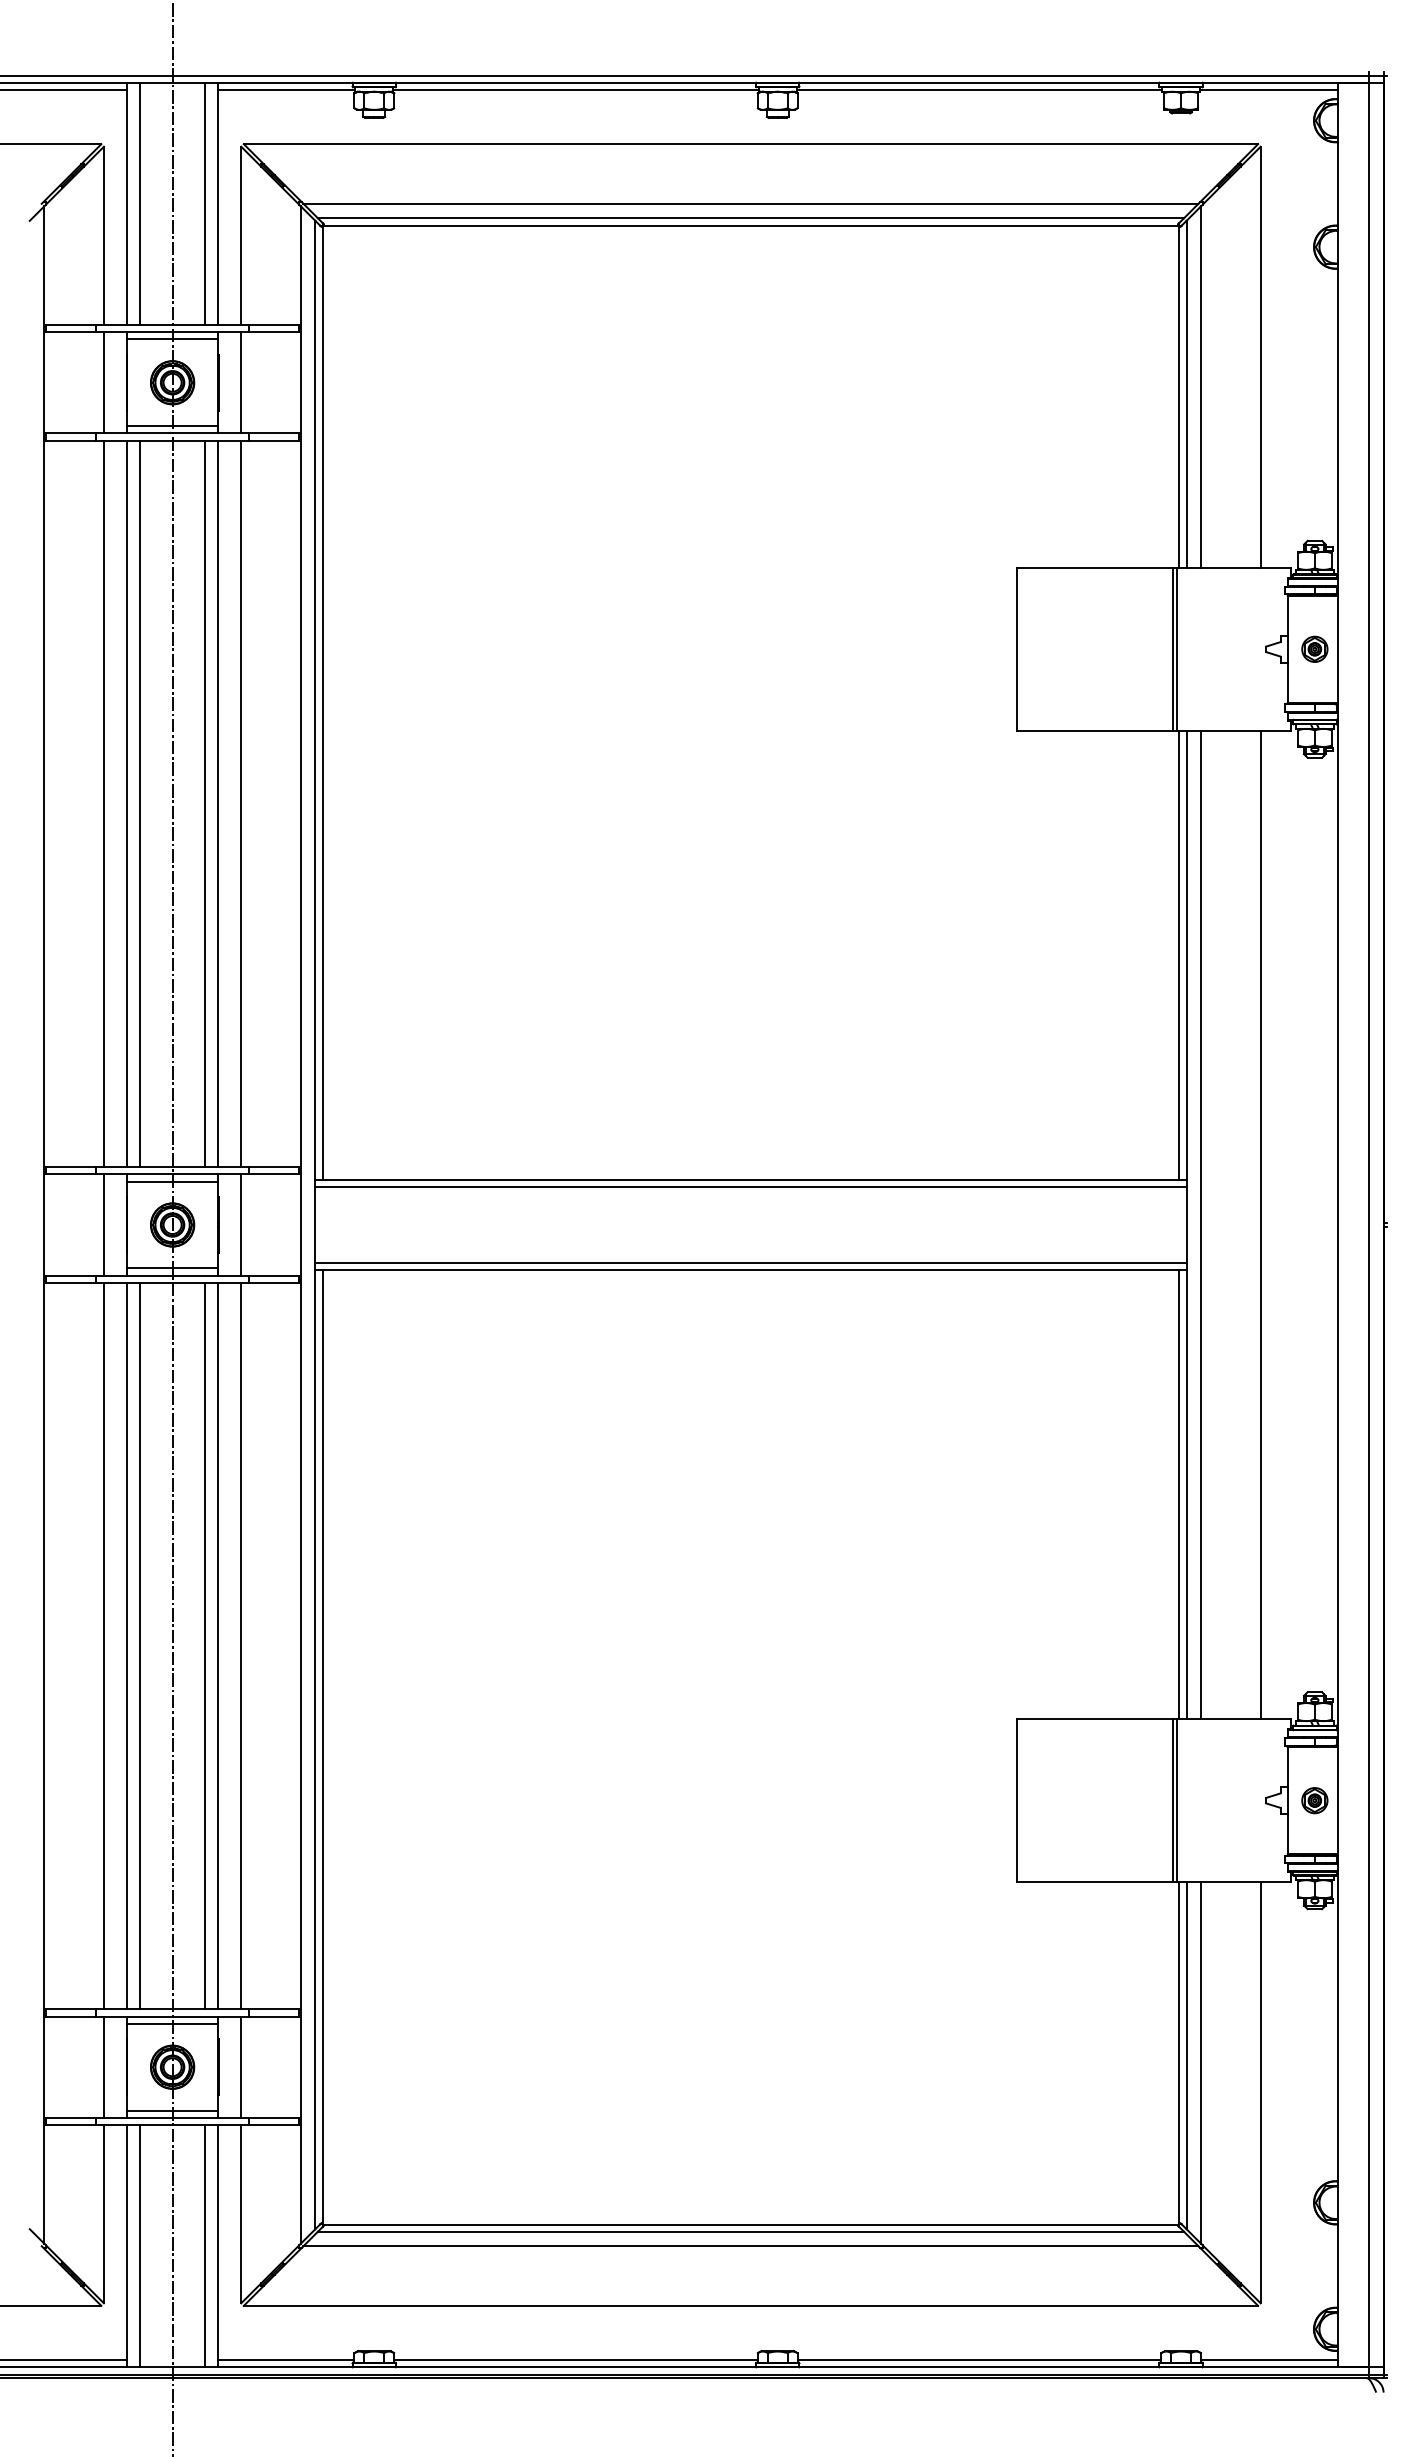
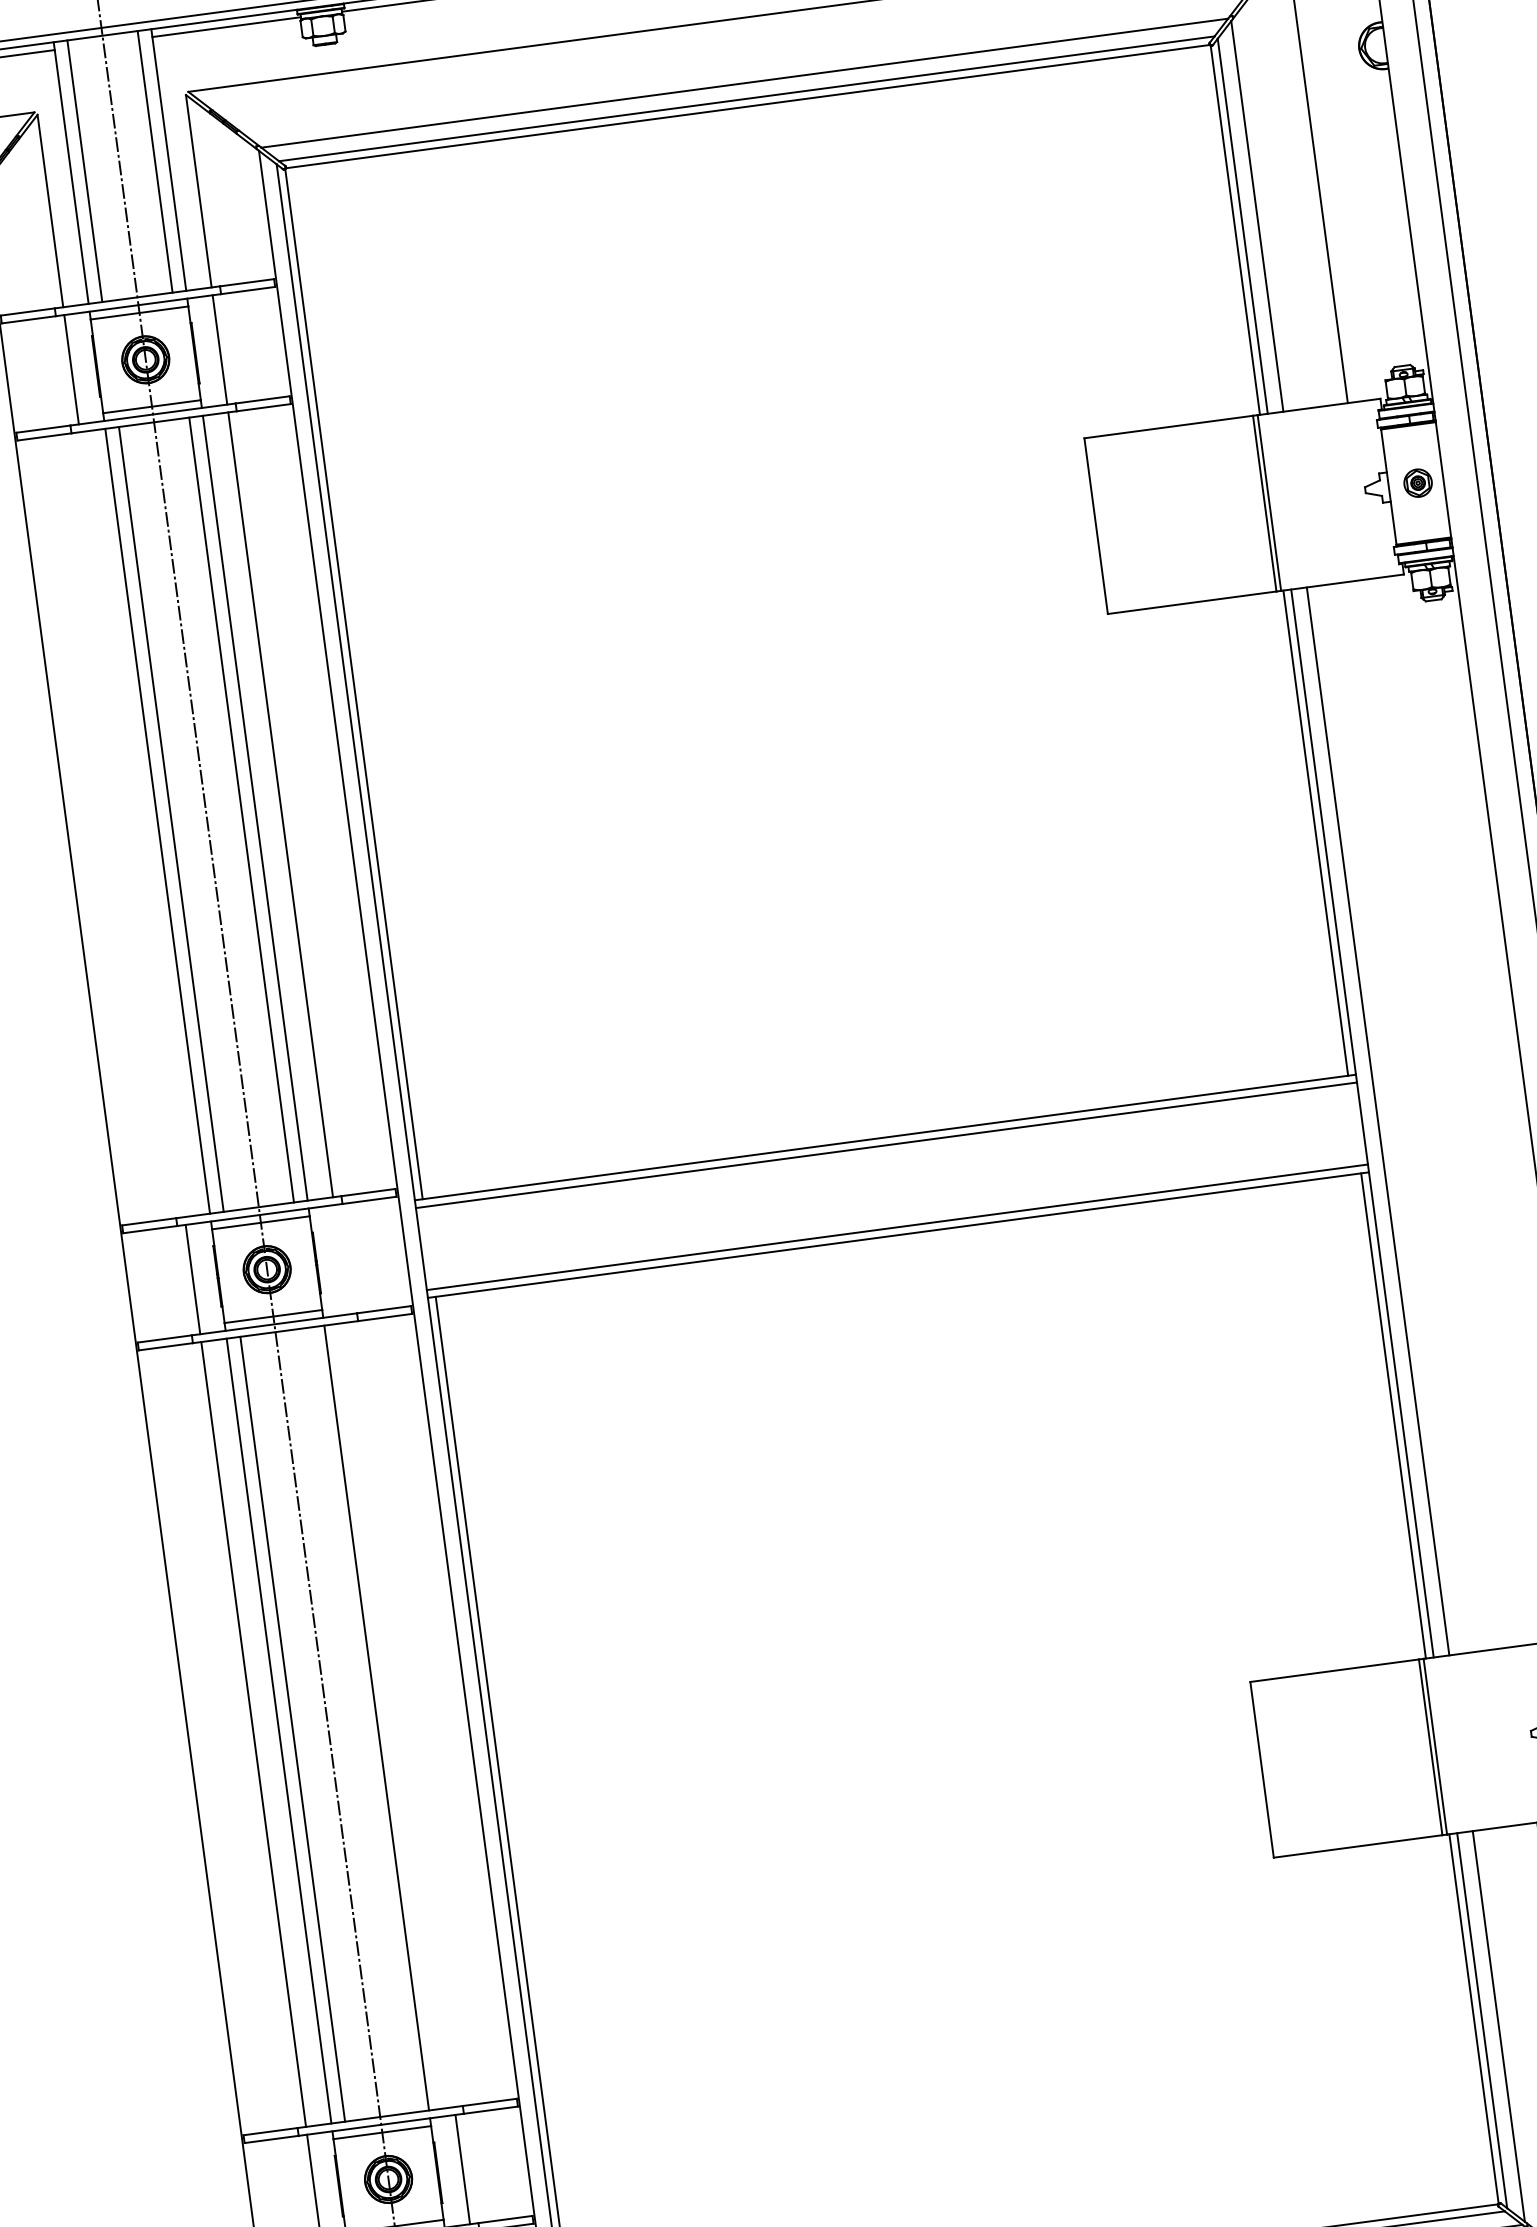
line: (103, 803) -> (131, 824), removed
line: (241, 1224) -> (341, 1259), removed
line: (1260, 1224) -> (1442, 1112), removed
line: (205, 1645) -> (363, 1719), removed
line: (241, 1645) -> (402, 1713), removed

